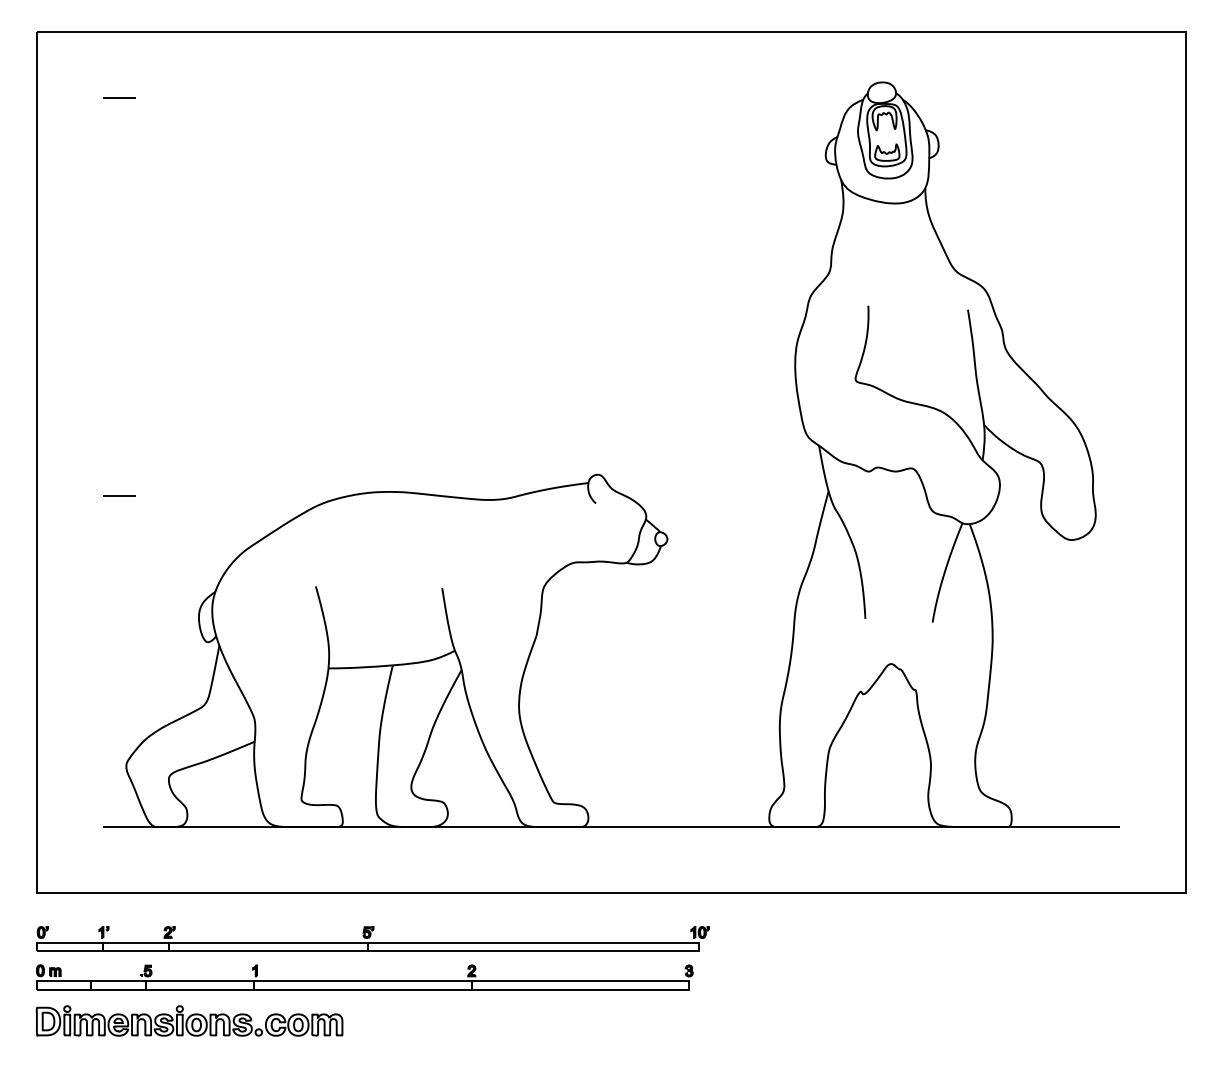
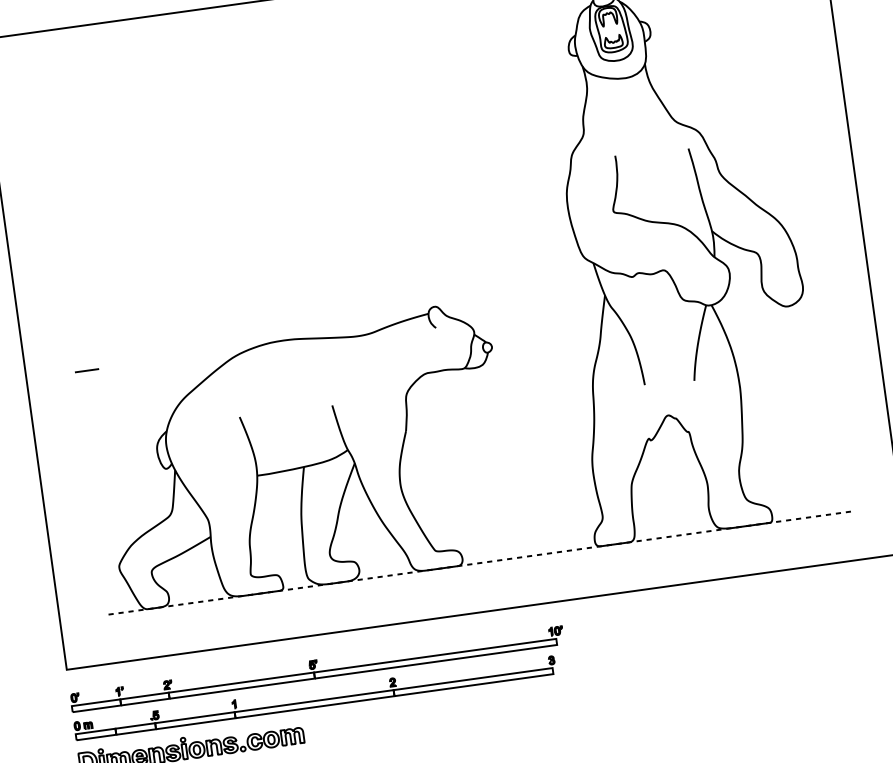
line: (119, 97) -> (46, 79), removed
line: (612, 827) -> (481, 563), solid -> dashed

